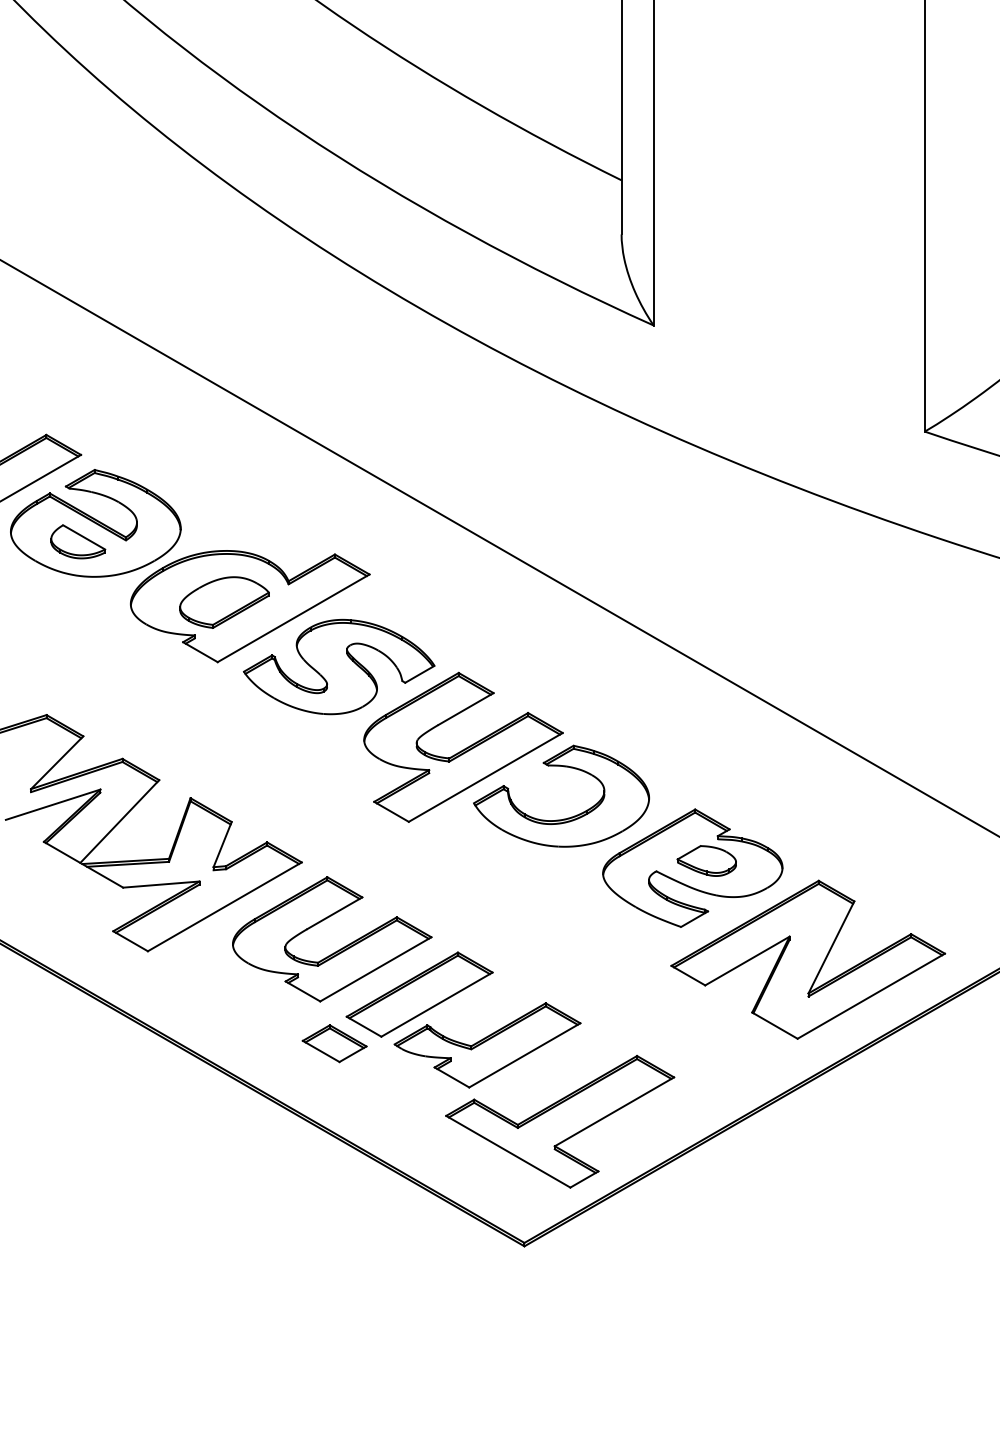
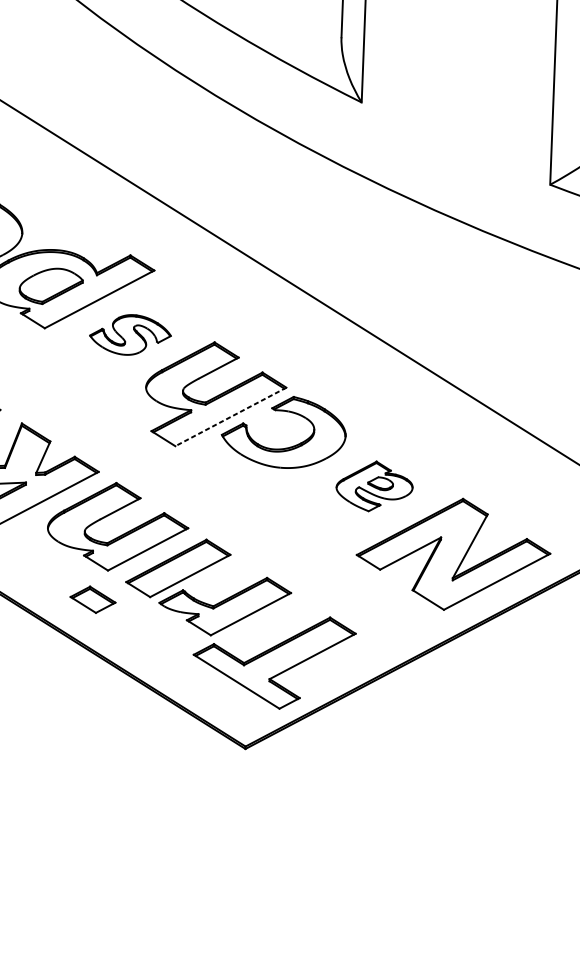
part: (339, 666) -> (130, 334), size x0.6
line: (485, 777) -> (230, 416), solid -> dashed
part: (692, 867) -> (374, 486), size x0.6
part: (334, 1043) -> (92, 599), moved

